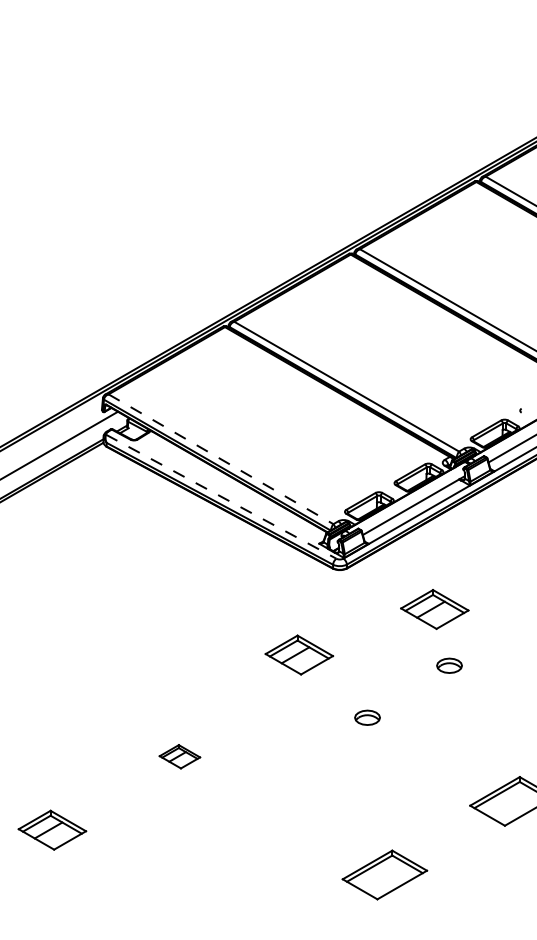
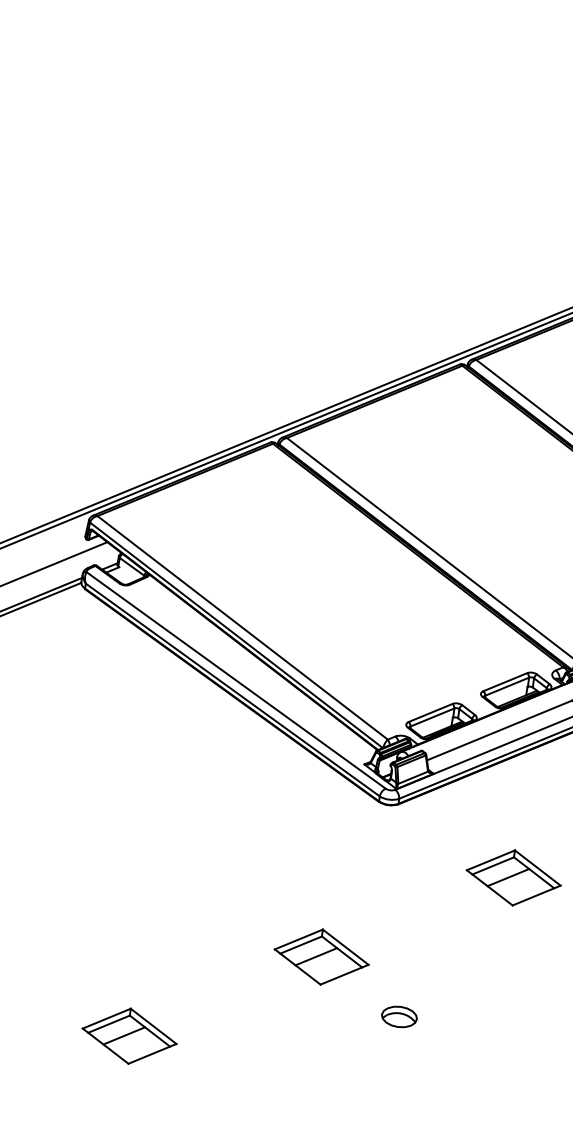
line: (221, 459) -> (243, 628), dashed -> solid
line: (221, 496) -> (236, 680), dashed -> solid
part: (299, 654) -> (322, 956), moved
part: (449, 665) -> (523, 959), removed
part: (179, 756) -> (129, 1035), size x1.67

